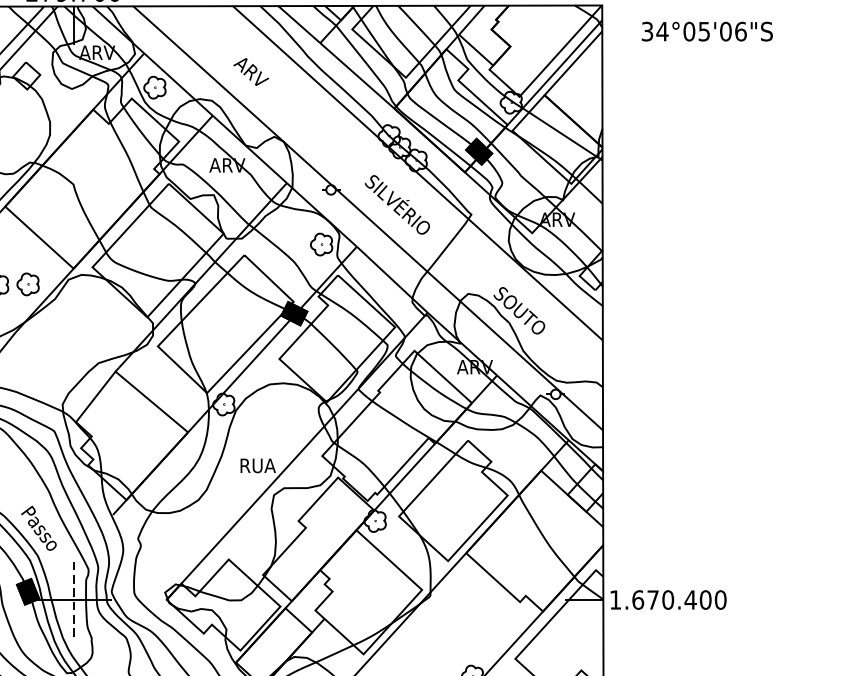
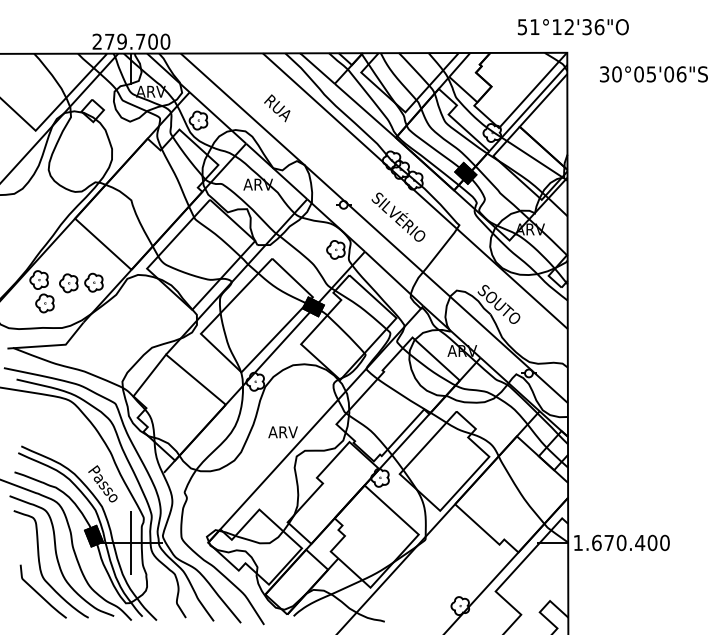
text: (661, 31) -> (616, 74), 34°05'06"S -> 30°05'06"S
text: (250, 73) -> (277, 108), ARV -> RUA
text: (258, 466) -> (283, 432), RUA -> ARV
line: (73, 599) -> (131, 542), dashed -> solid

